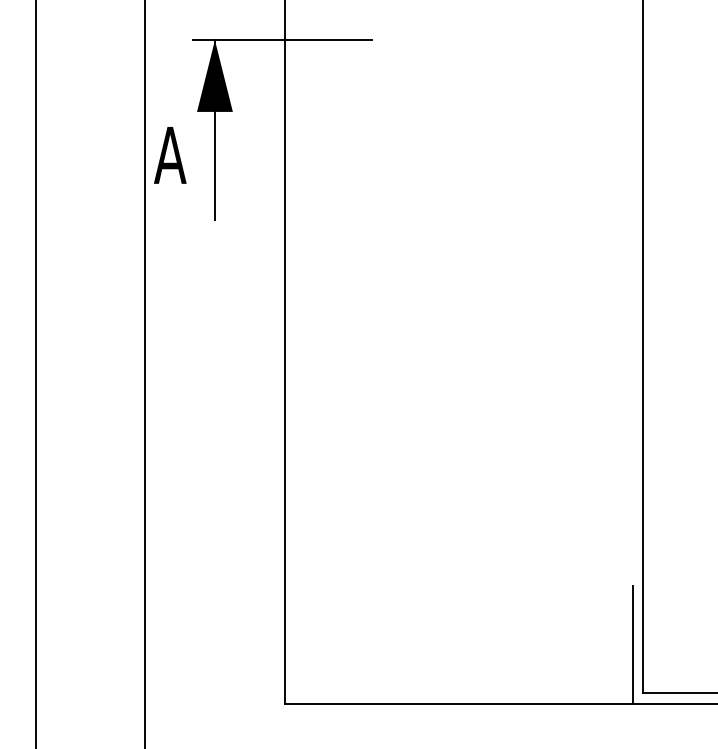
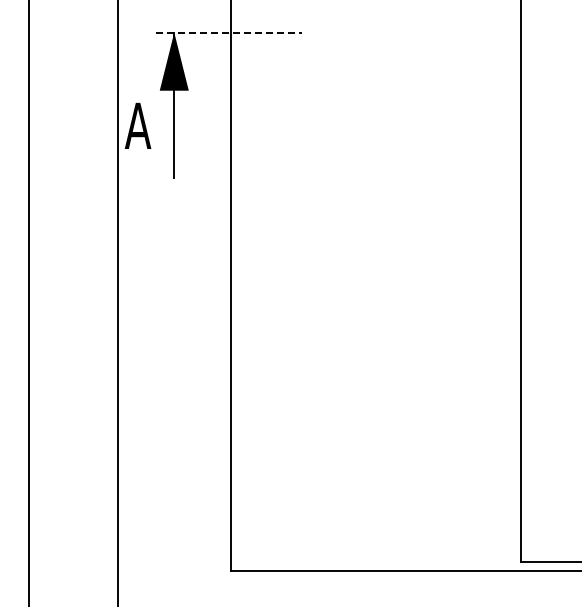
line: (281, 40) -> (228, 32), solid -> dashed
line: (633, 644) -> (513, 522), removed

